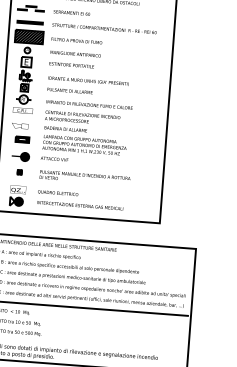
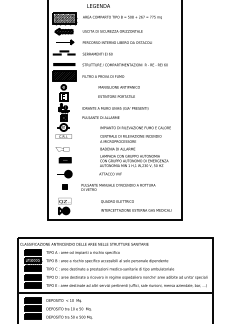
text: (74, 59) -> (118, 91), moved
text: (86, 132) -> (134, 150), moved
text: (80, 199) -> (136, 205), moved

